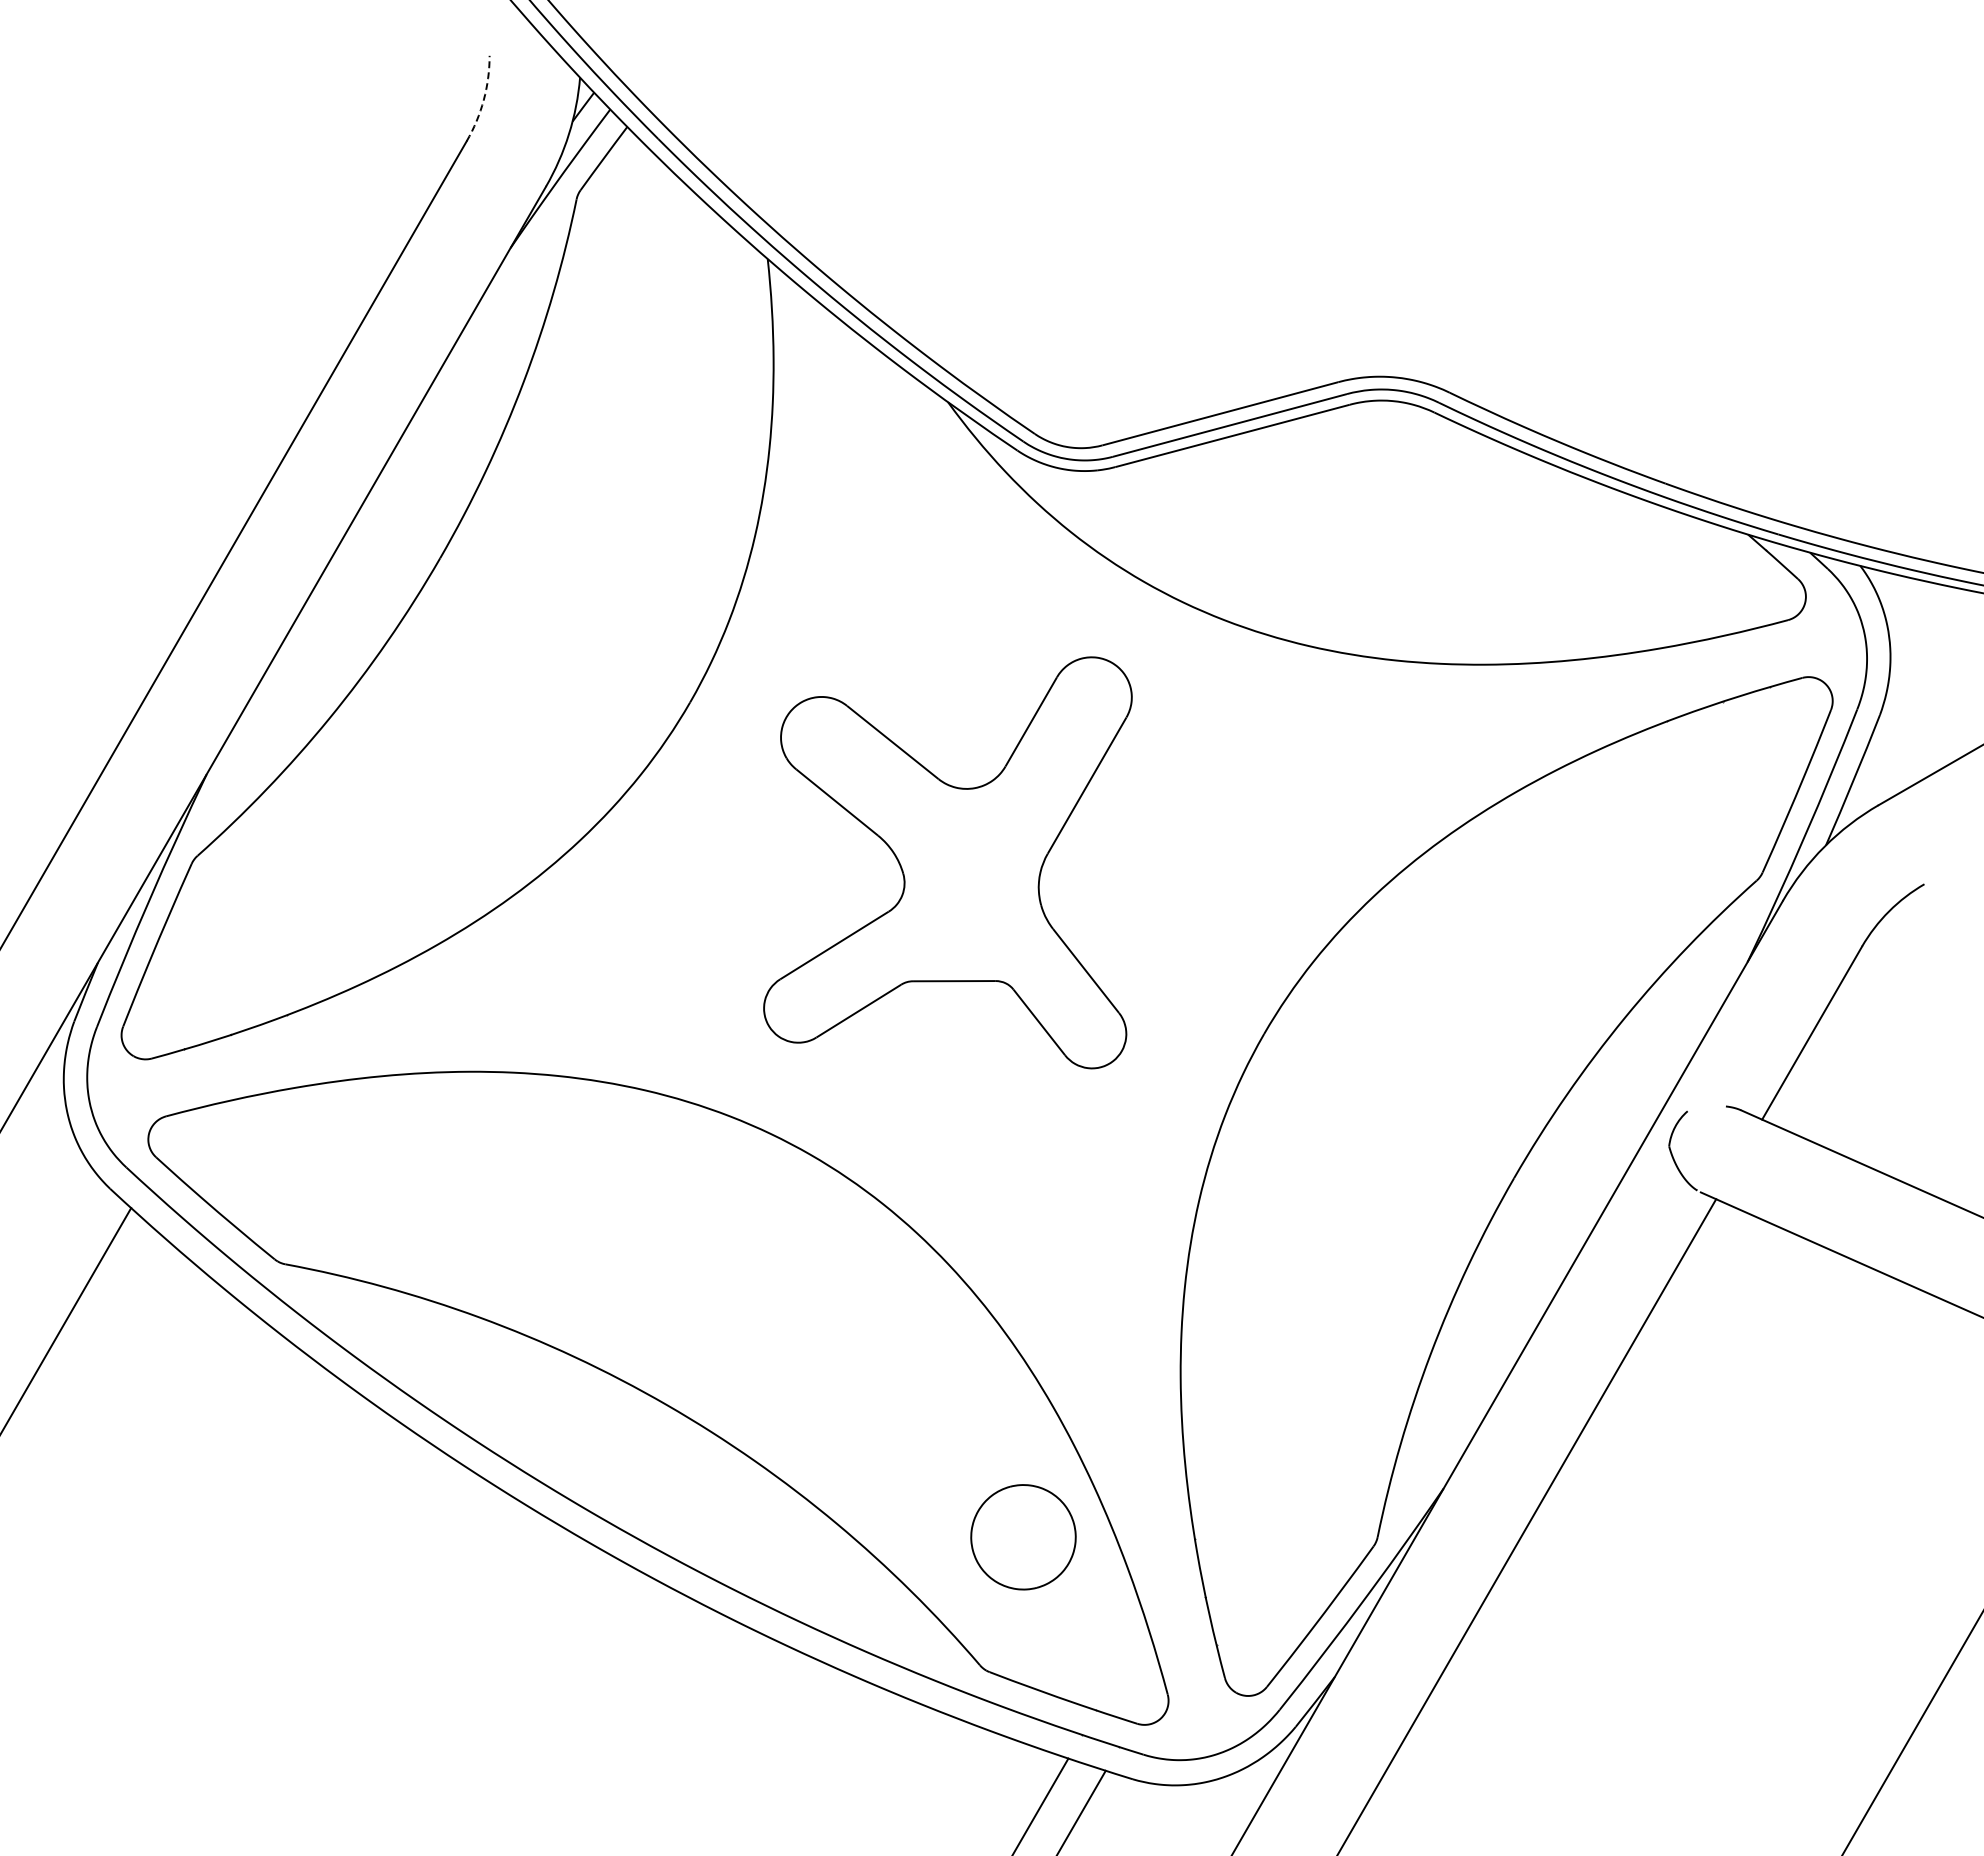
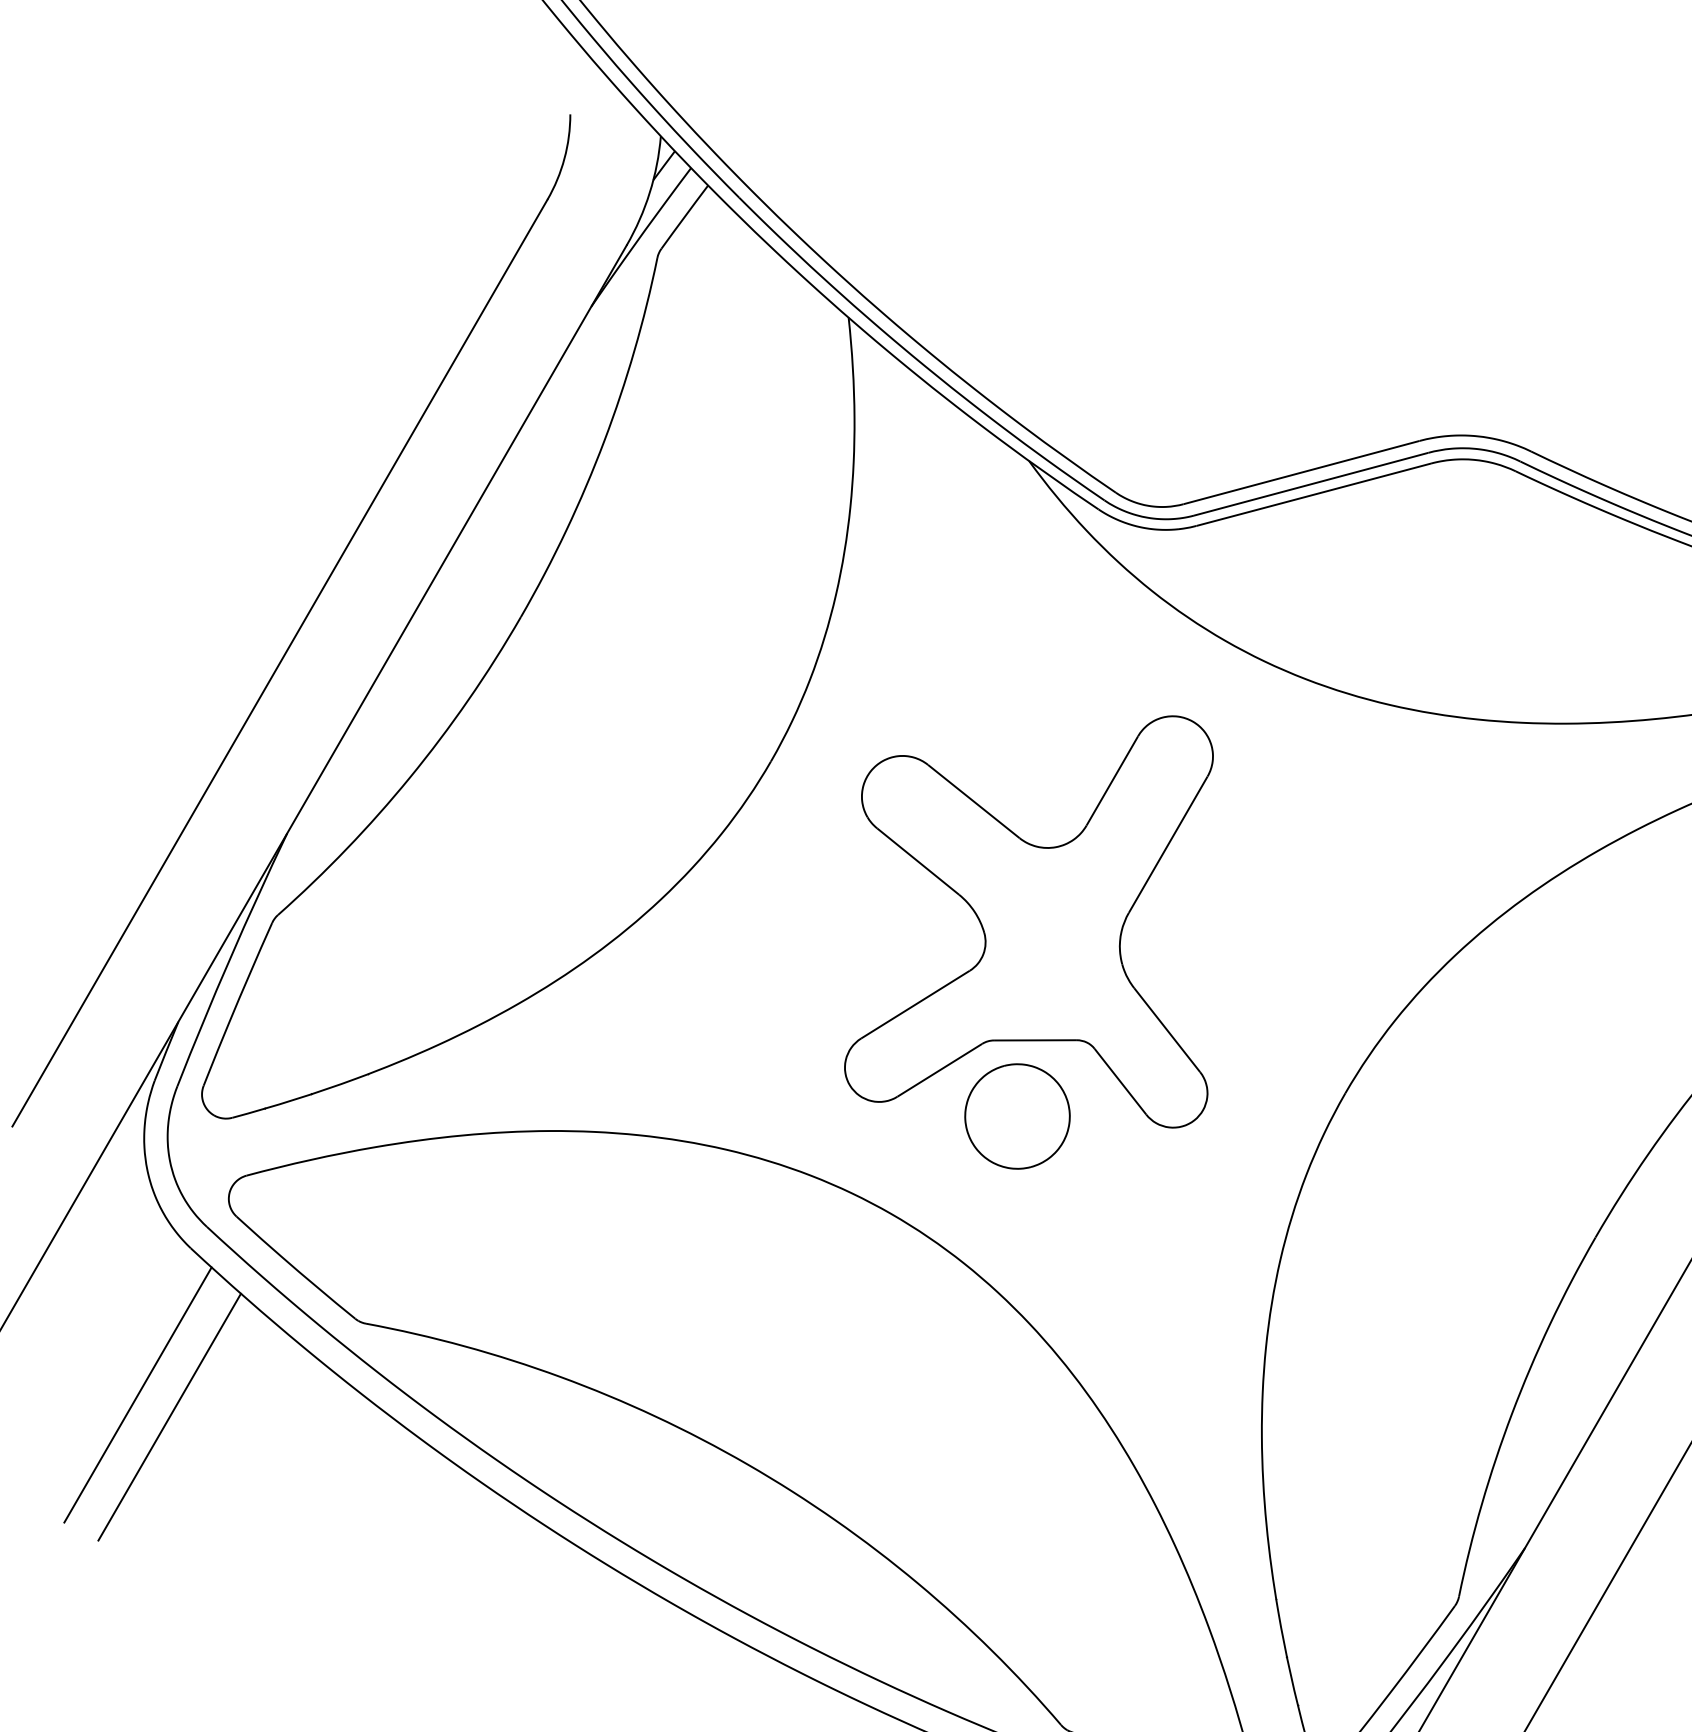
arc: (483, 100) -> (564, 159), dashed -> solid
line: (89, 1357) -> (169, 1416), added
part: (1023, 1537) -> (1017, 1116), moved

